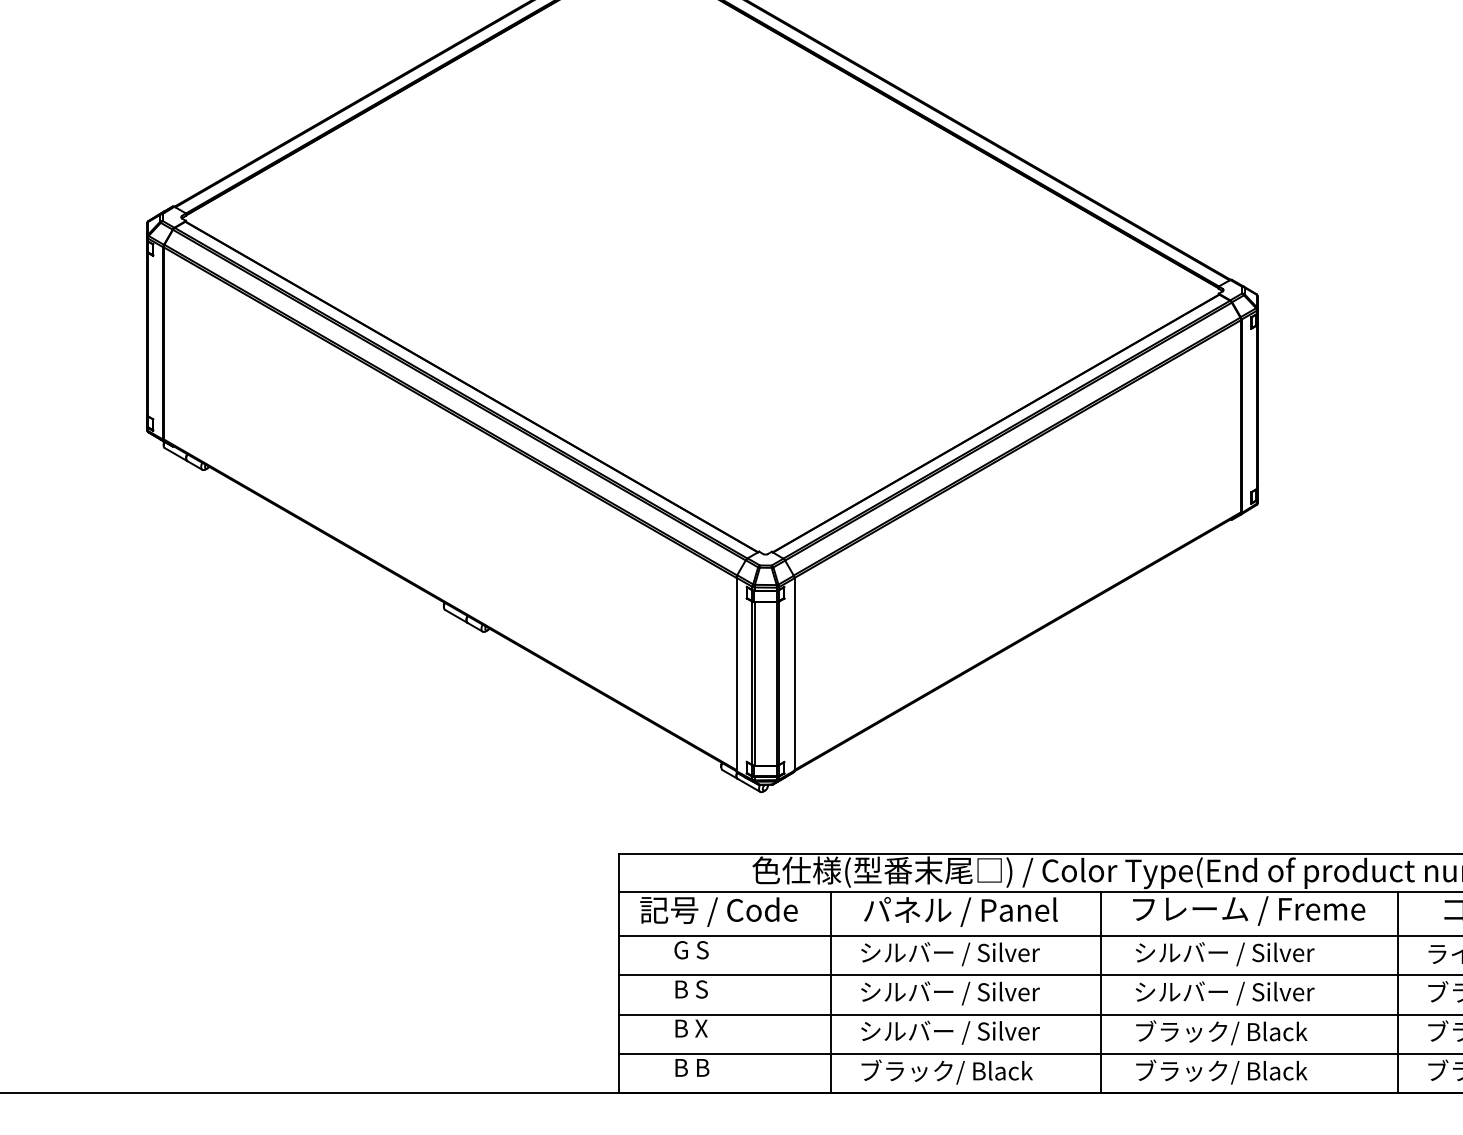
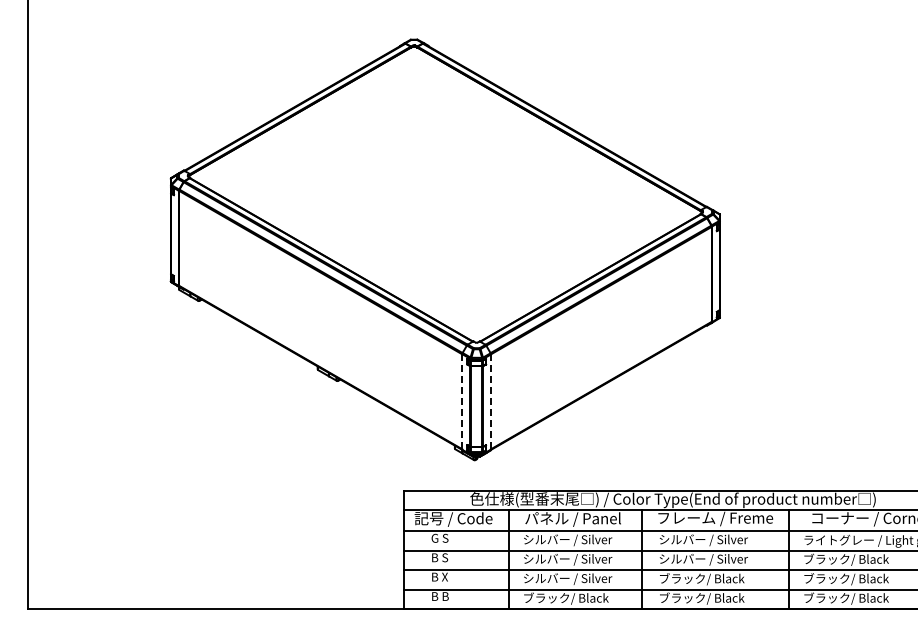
line: (736, 675) -> (462, 402), solid -> dashed
line: (795, 675) -> (491, 402), solid -> dashed

